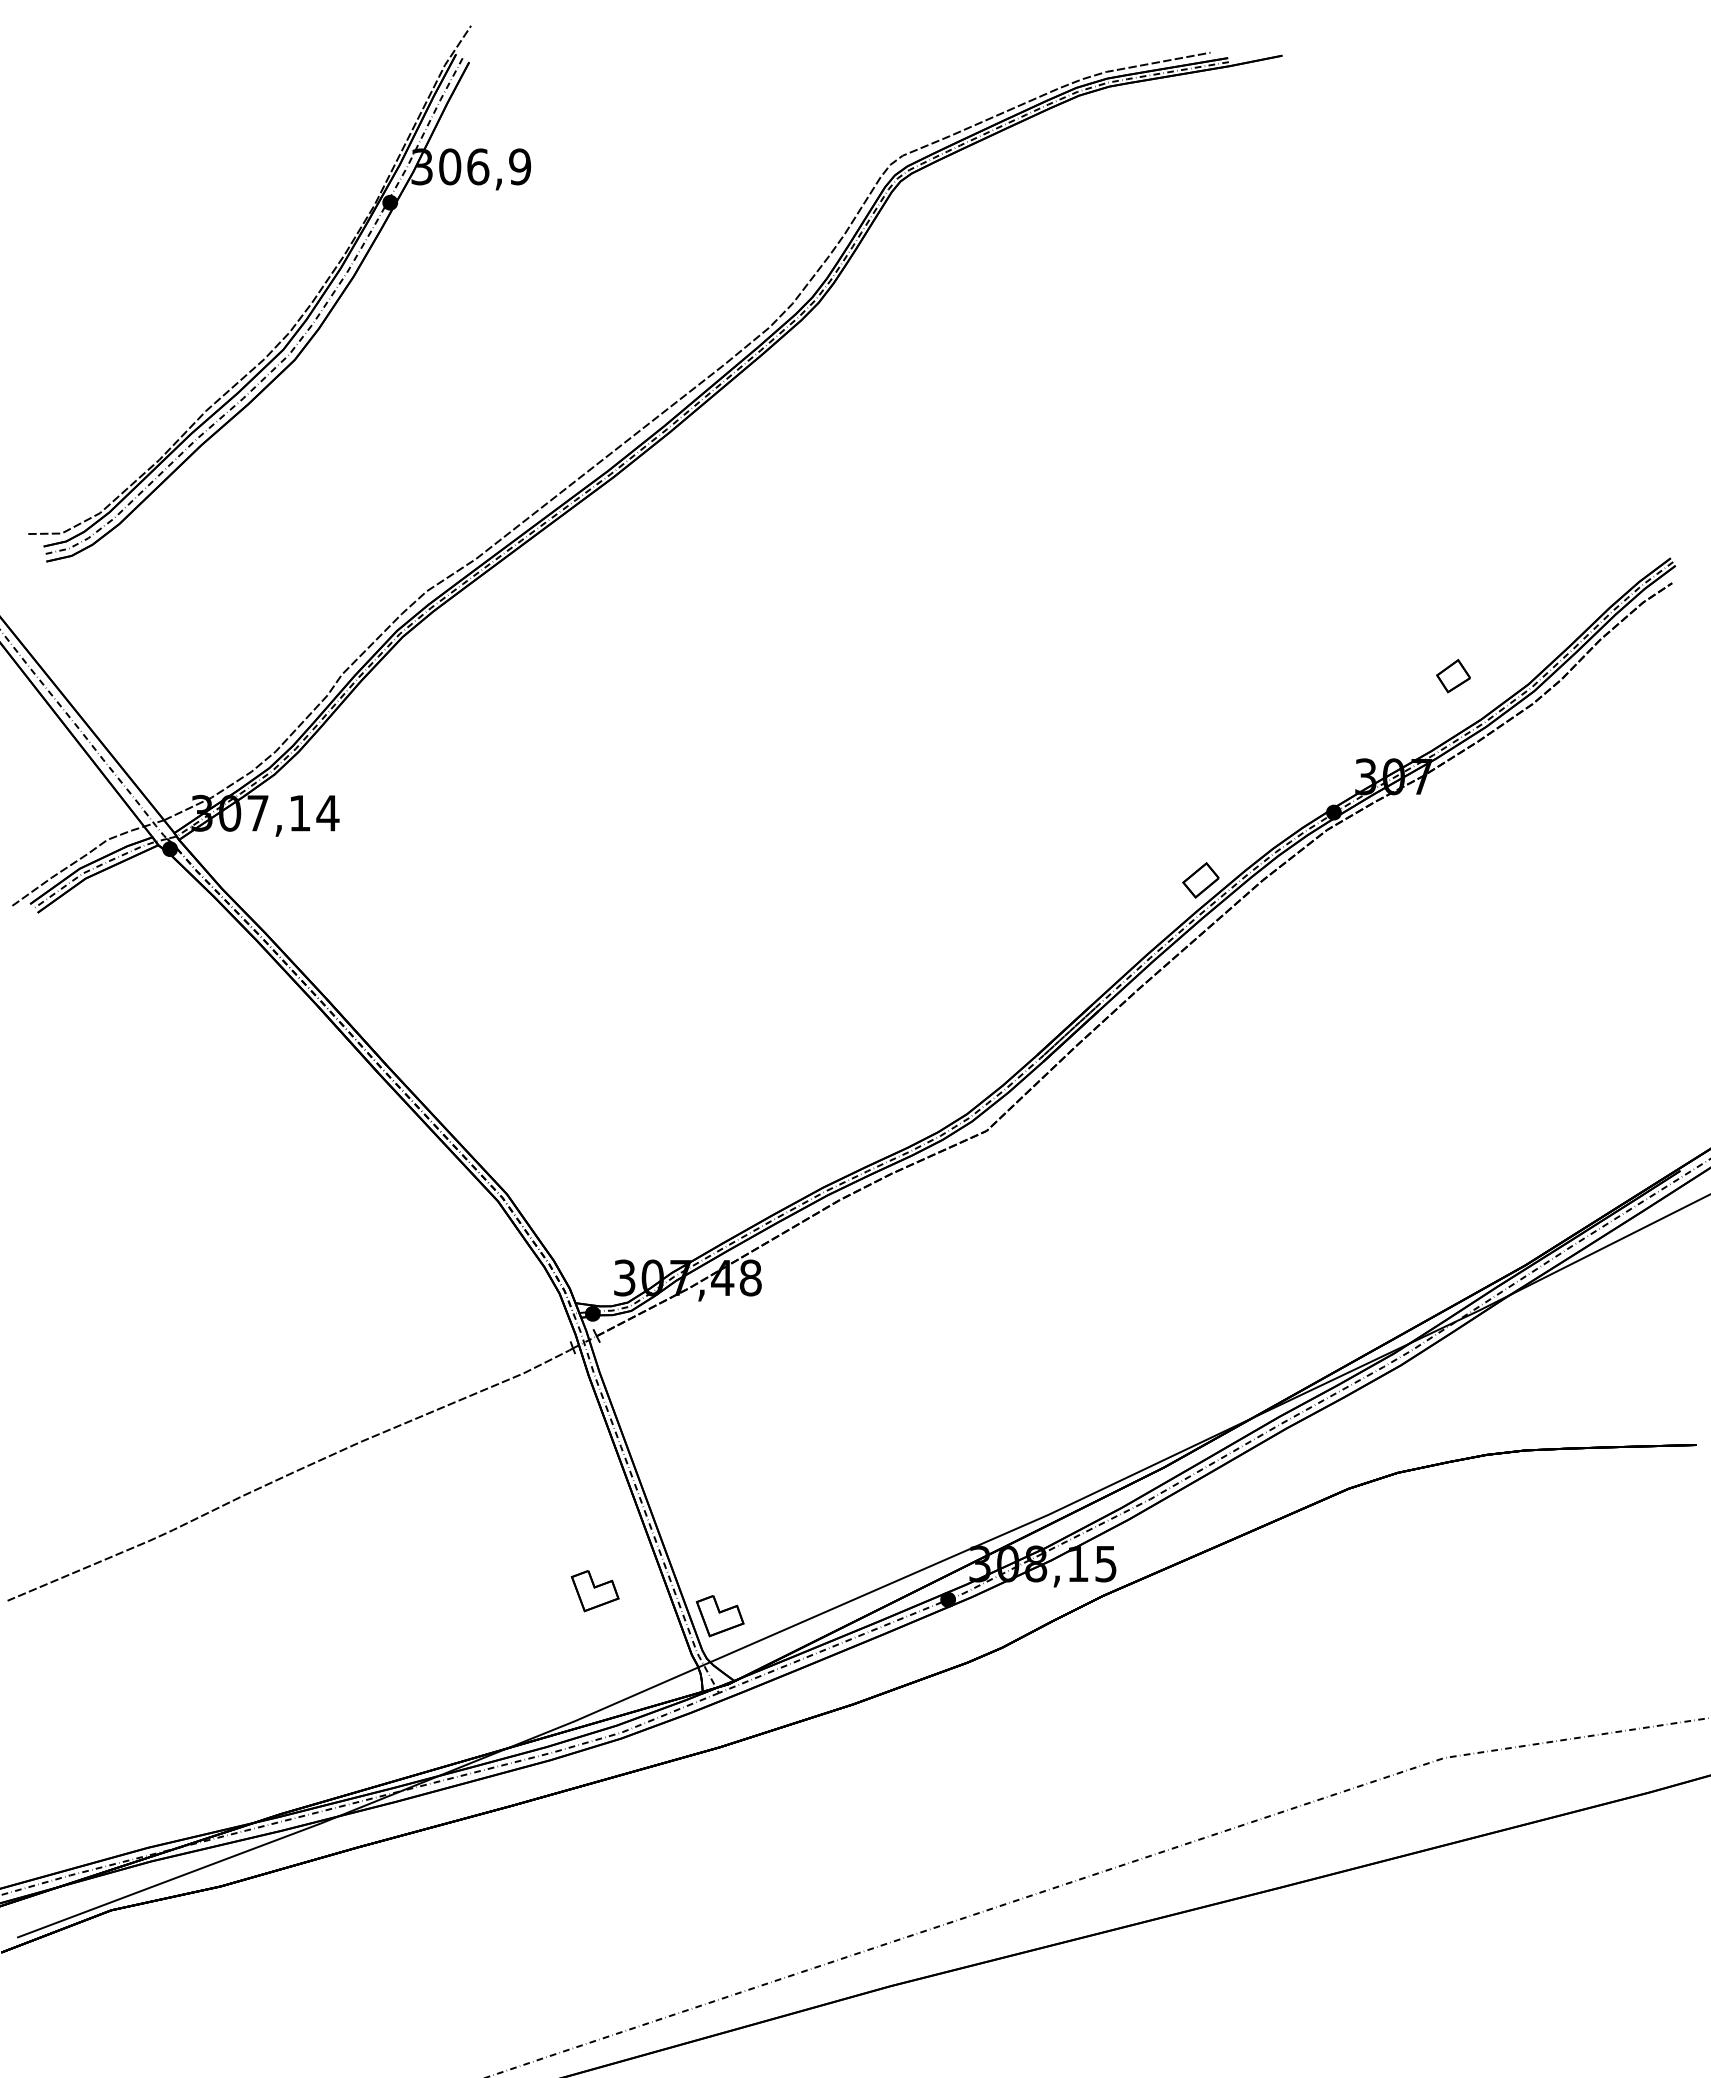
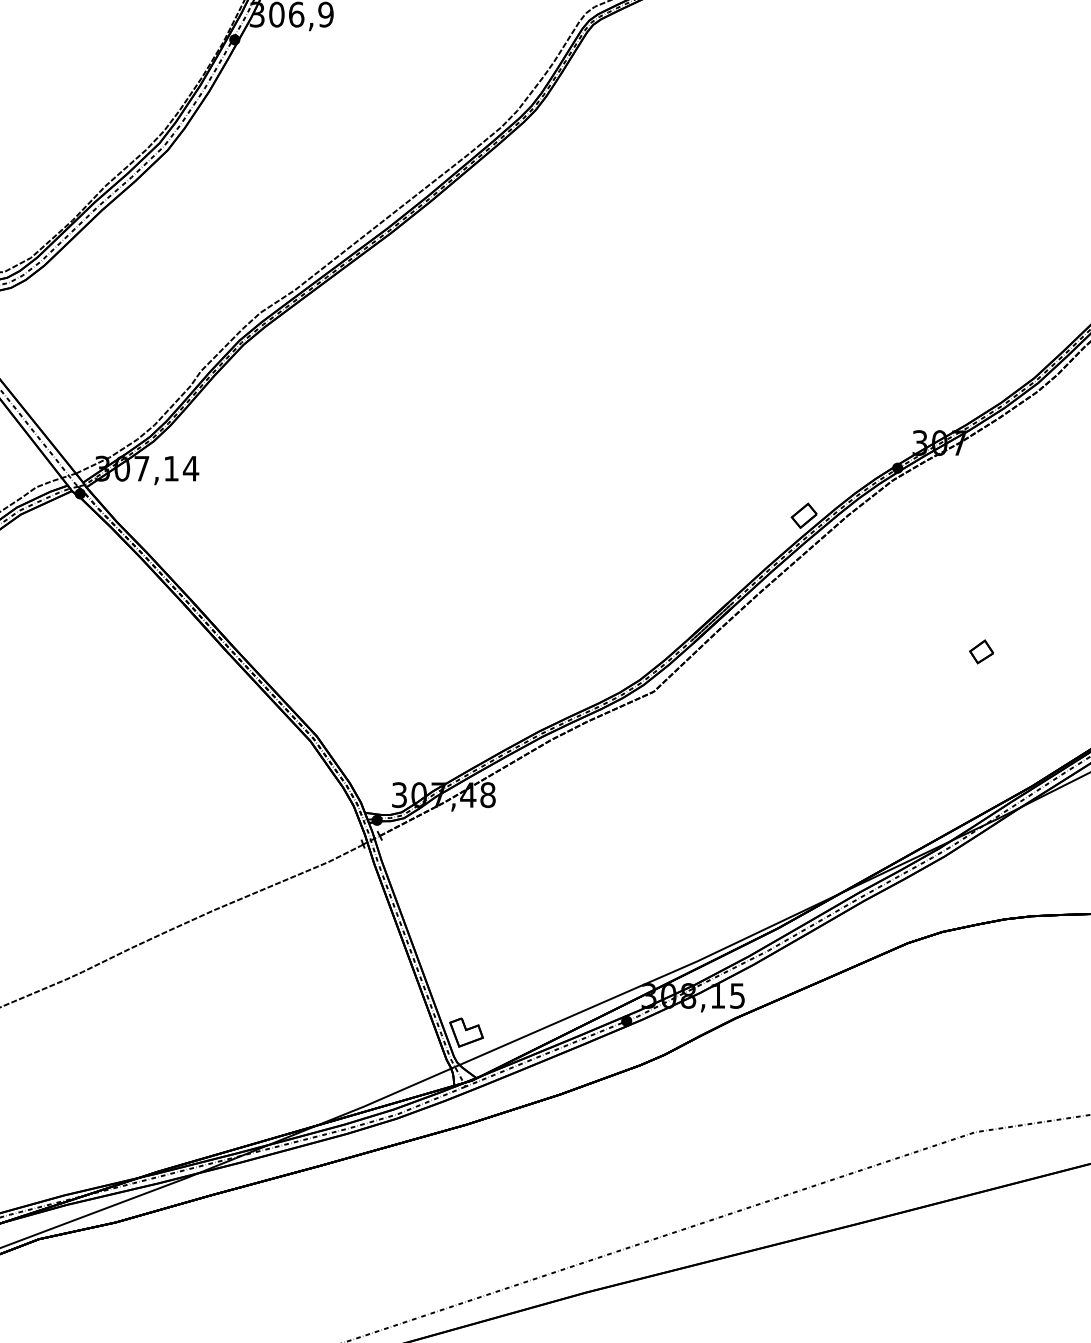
part: (1453, 676) -> (981, 652), moved
part: (594, 1591) -> (378, 1015), removed

